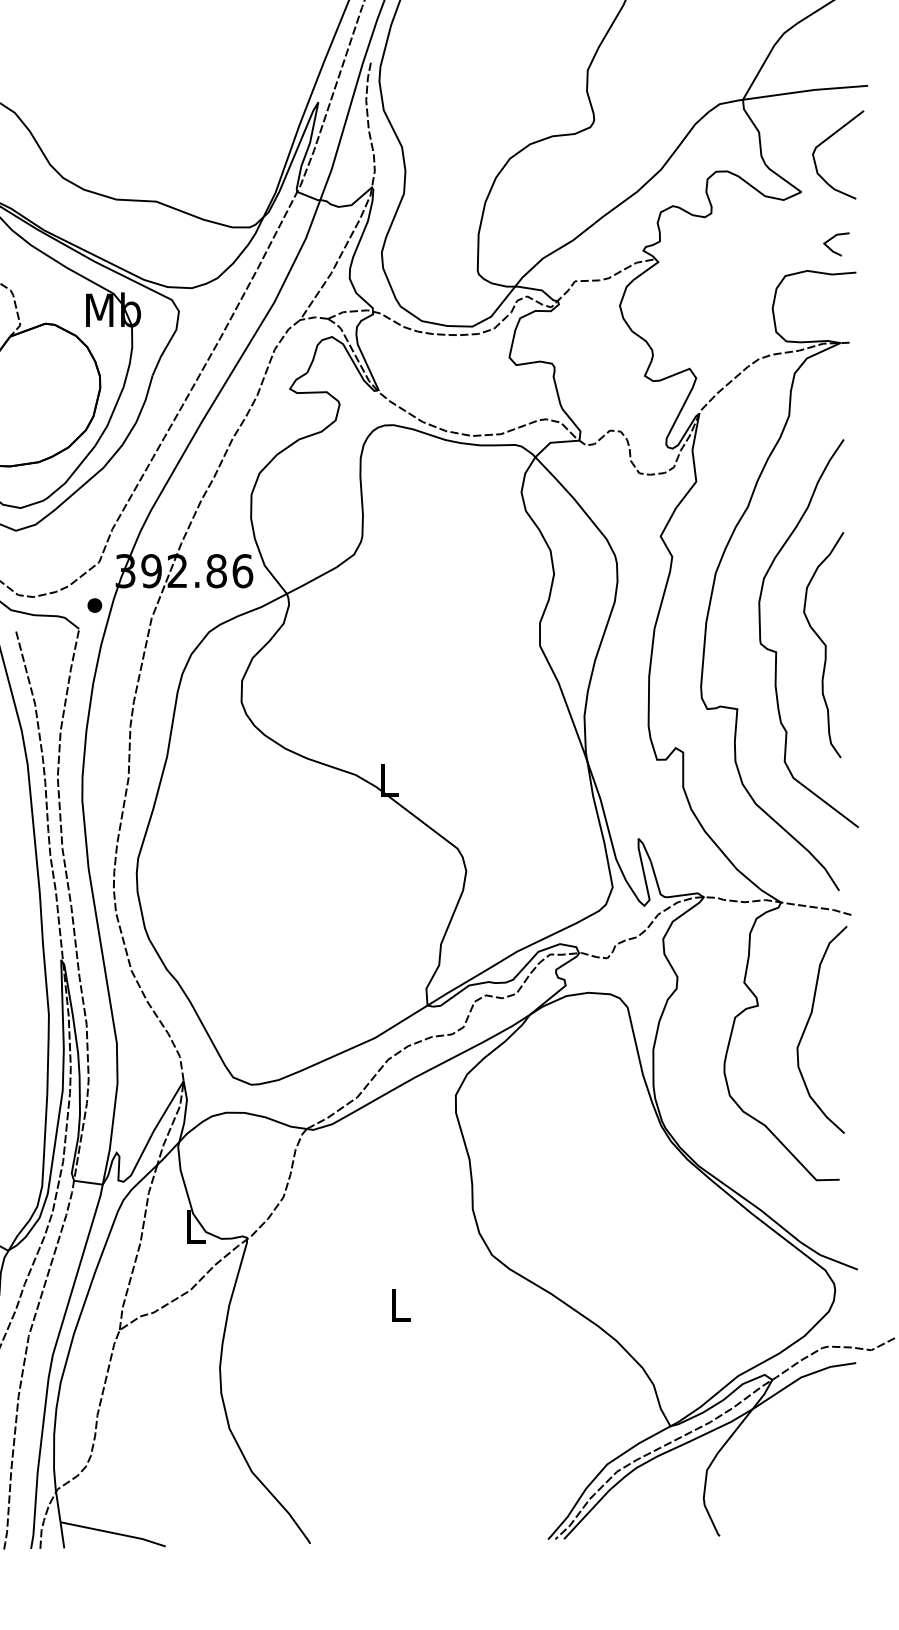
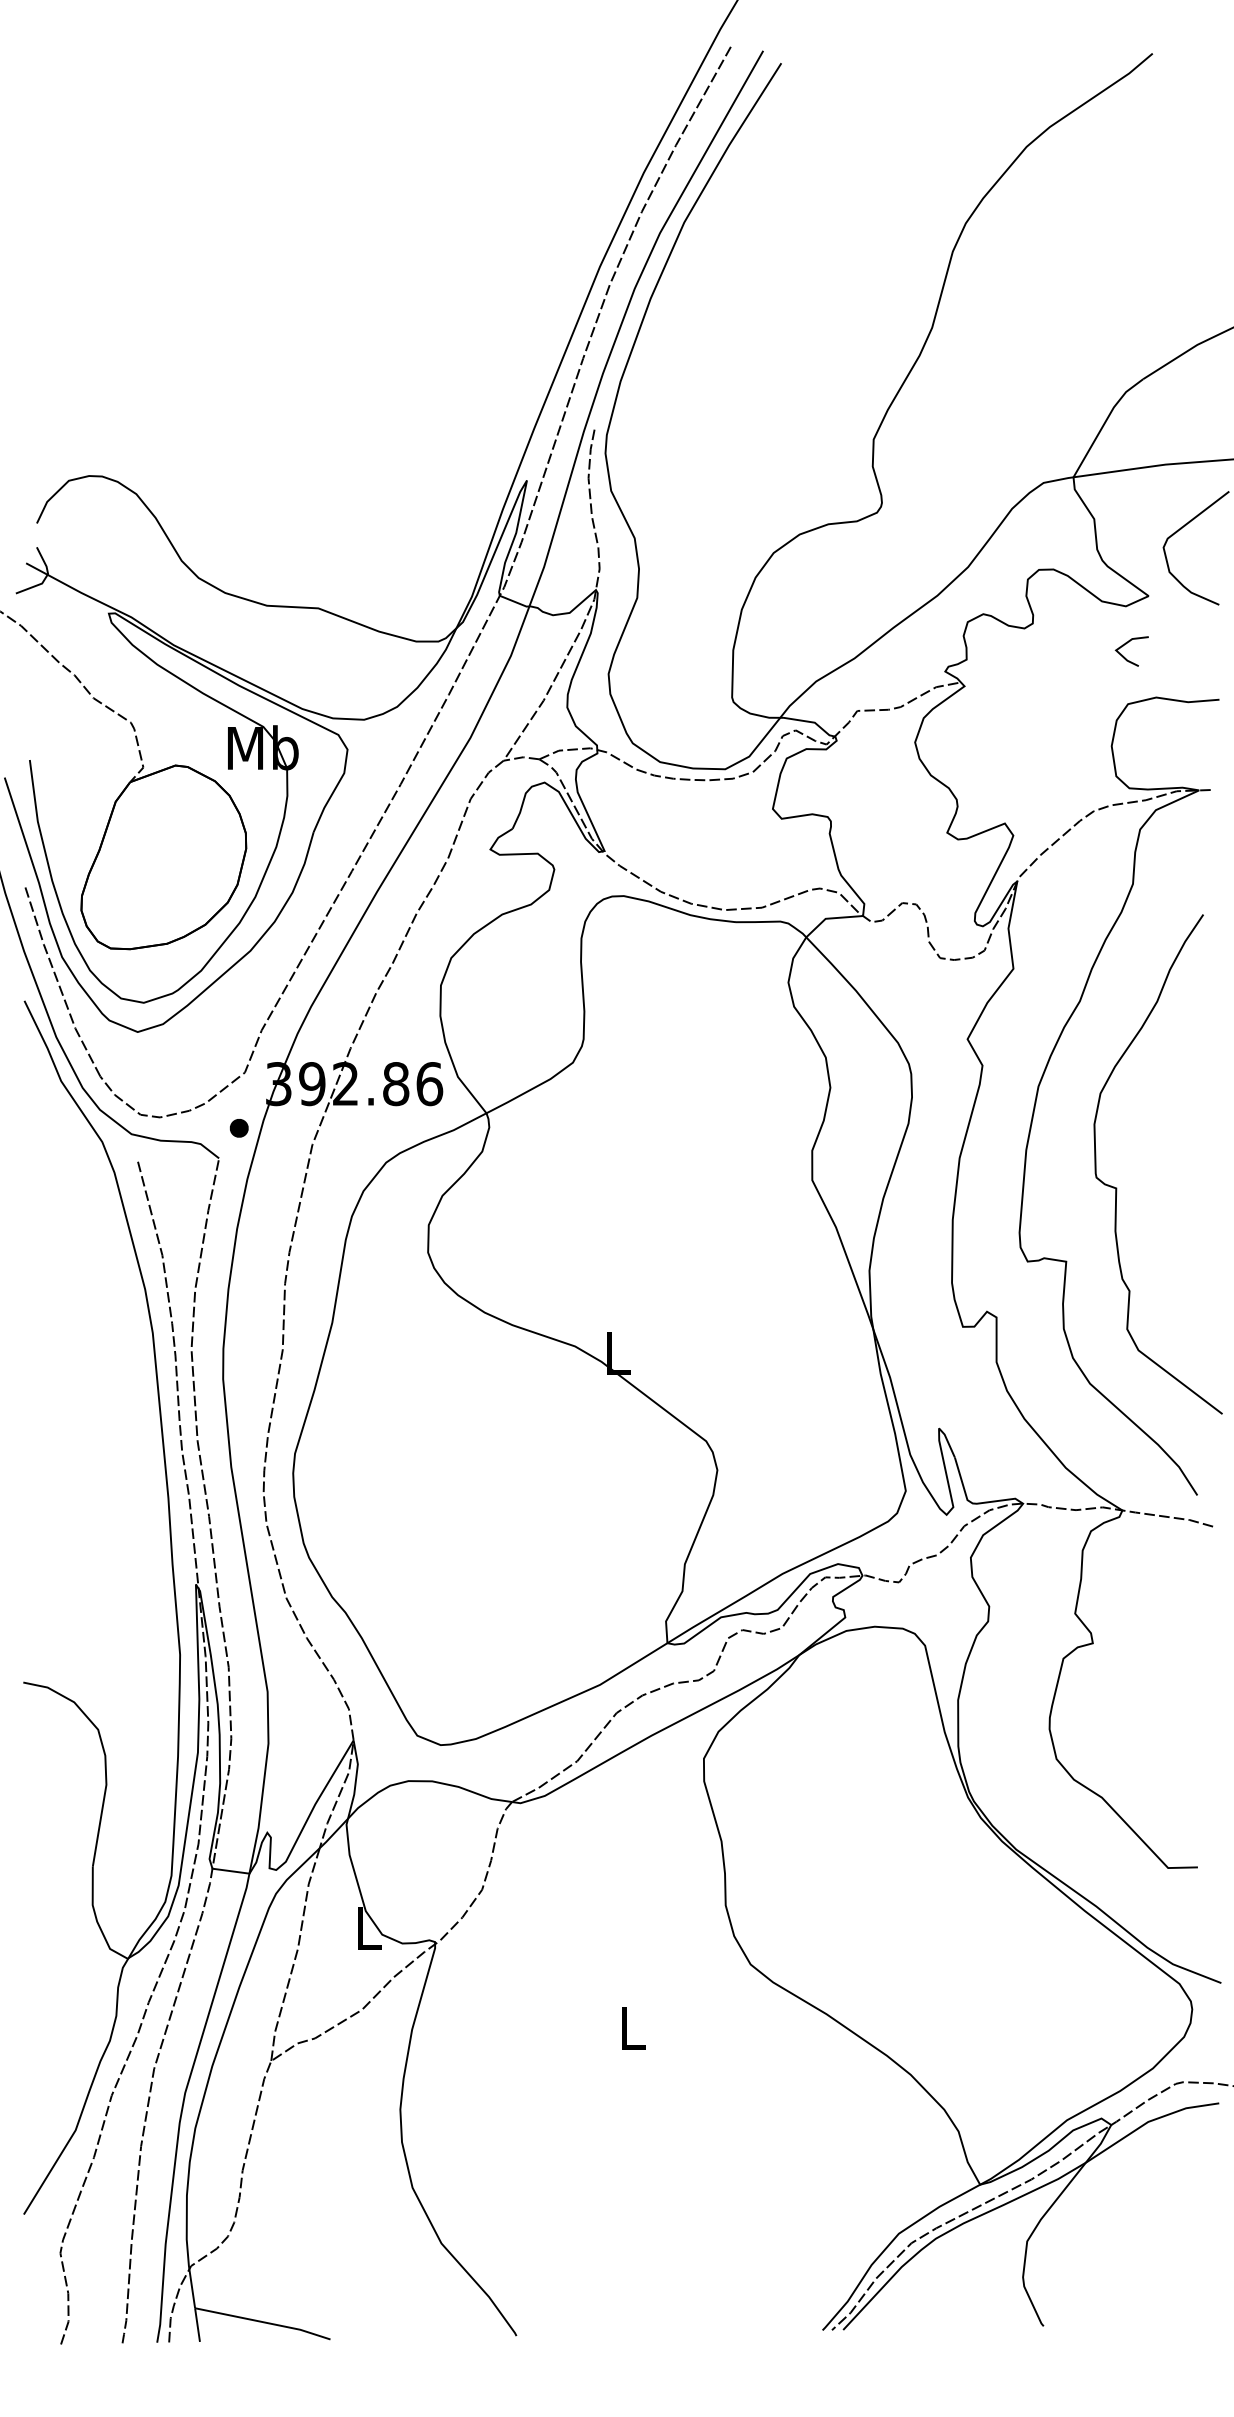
line: (831, 249) -> (1125, 657), moved
curve: (823, 644) -> (1177, 1178), removed
curve: (808, 1023) -> (1157, 1666), removed

